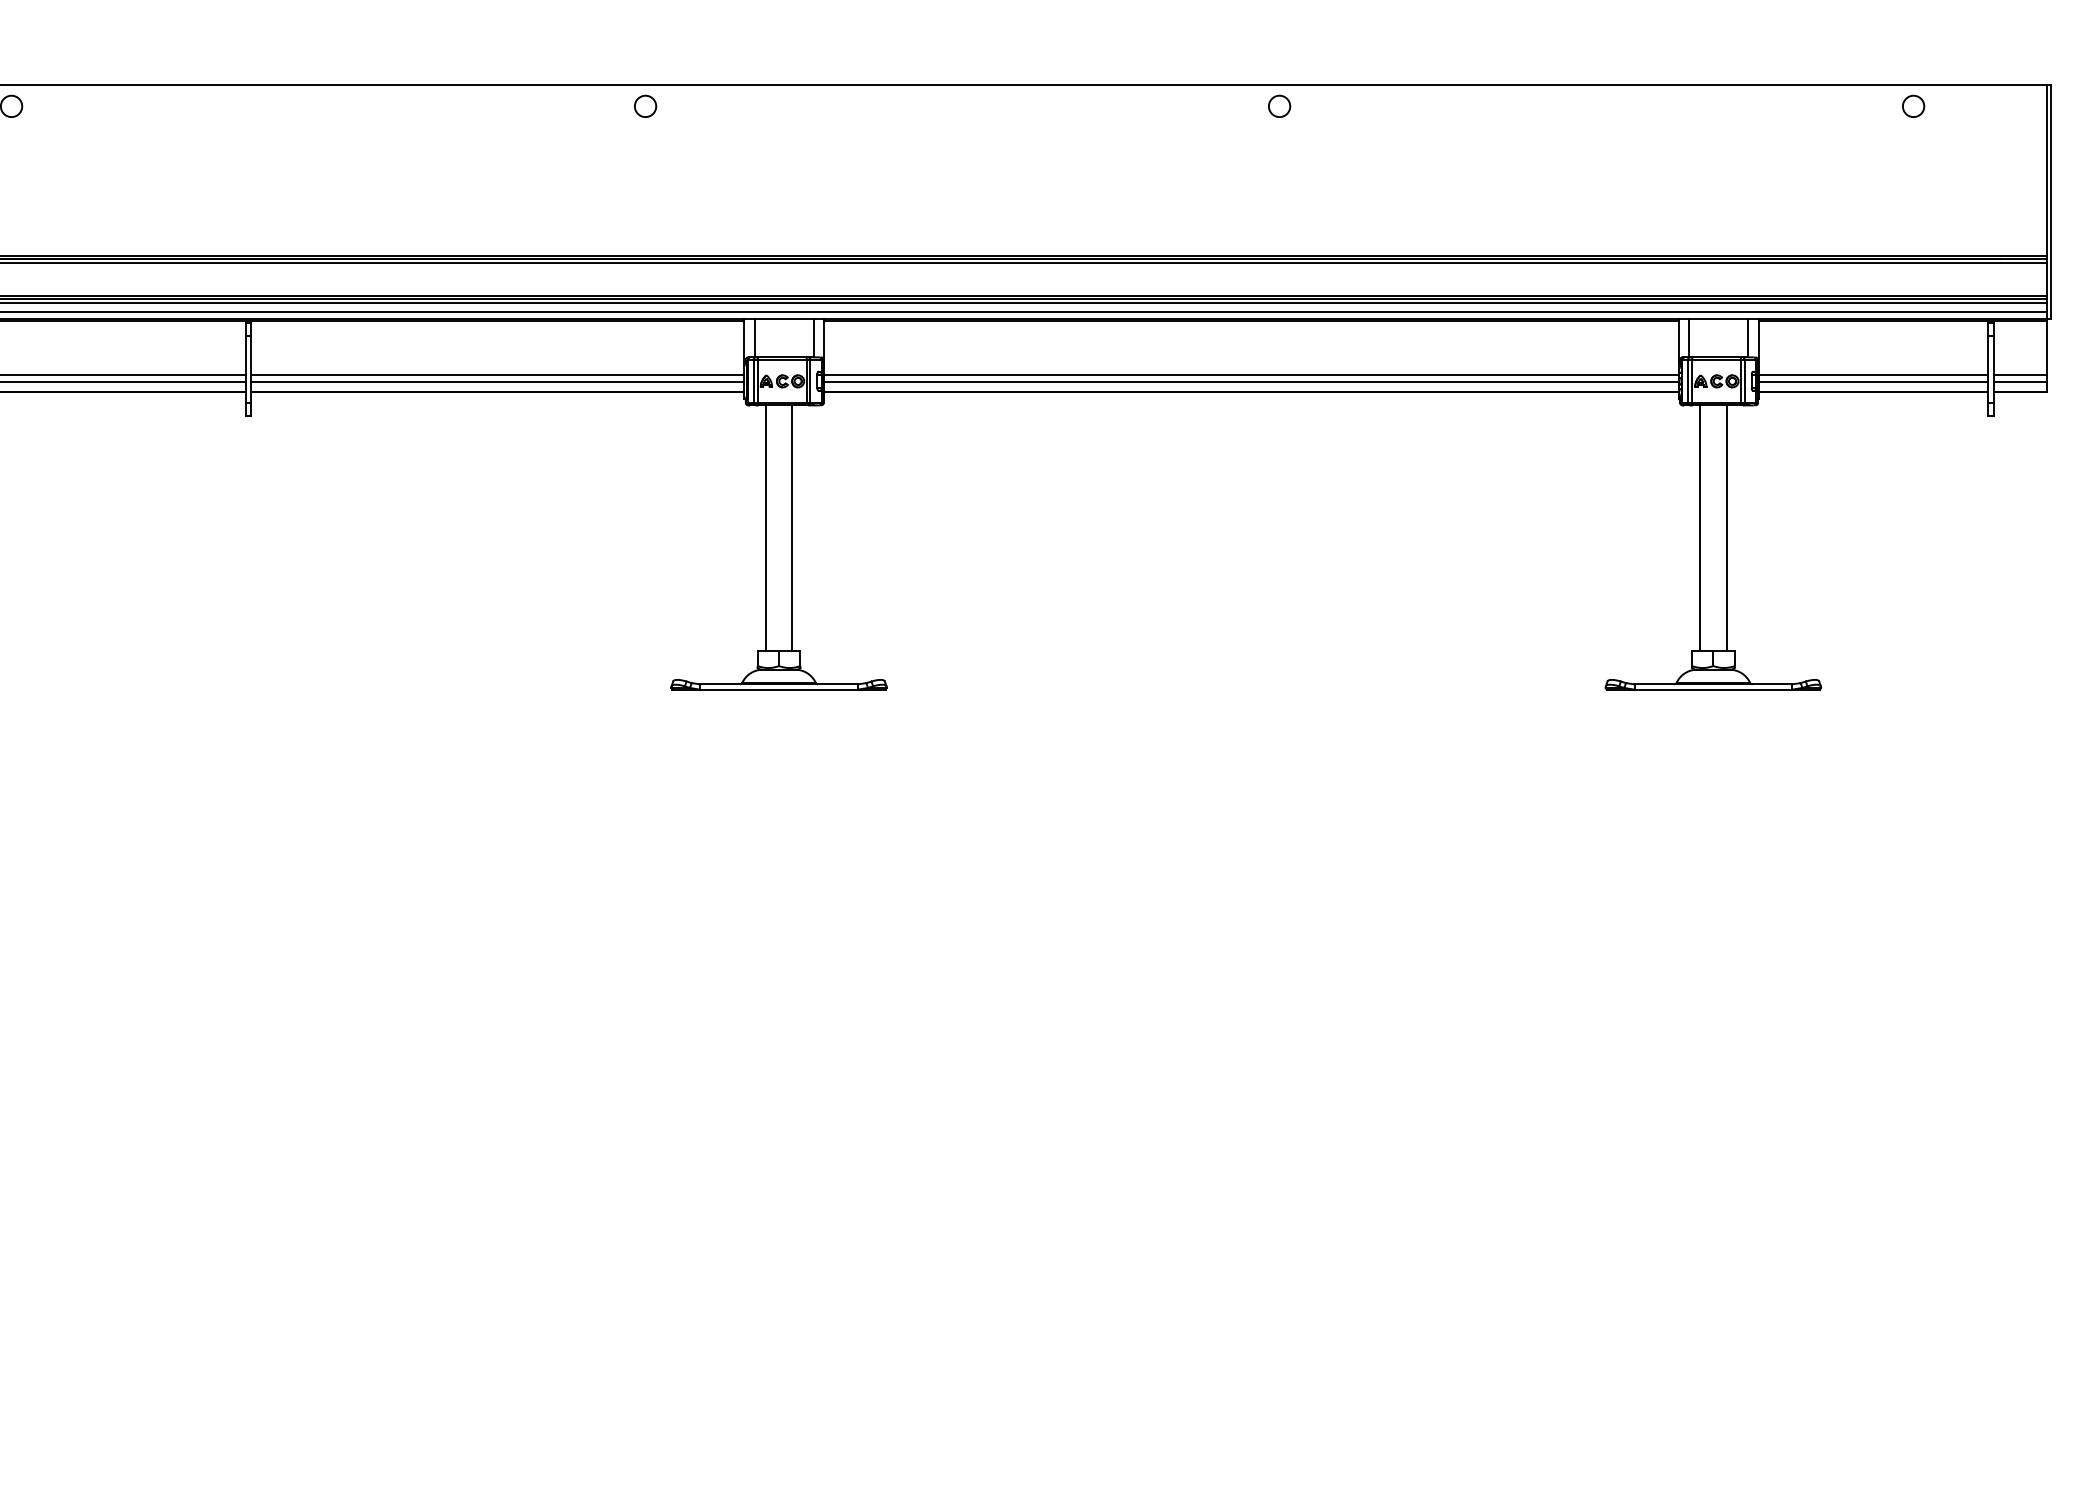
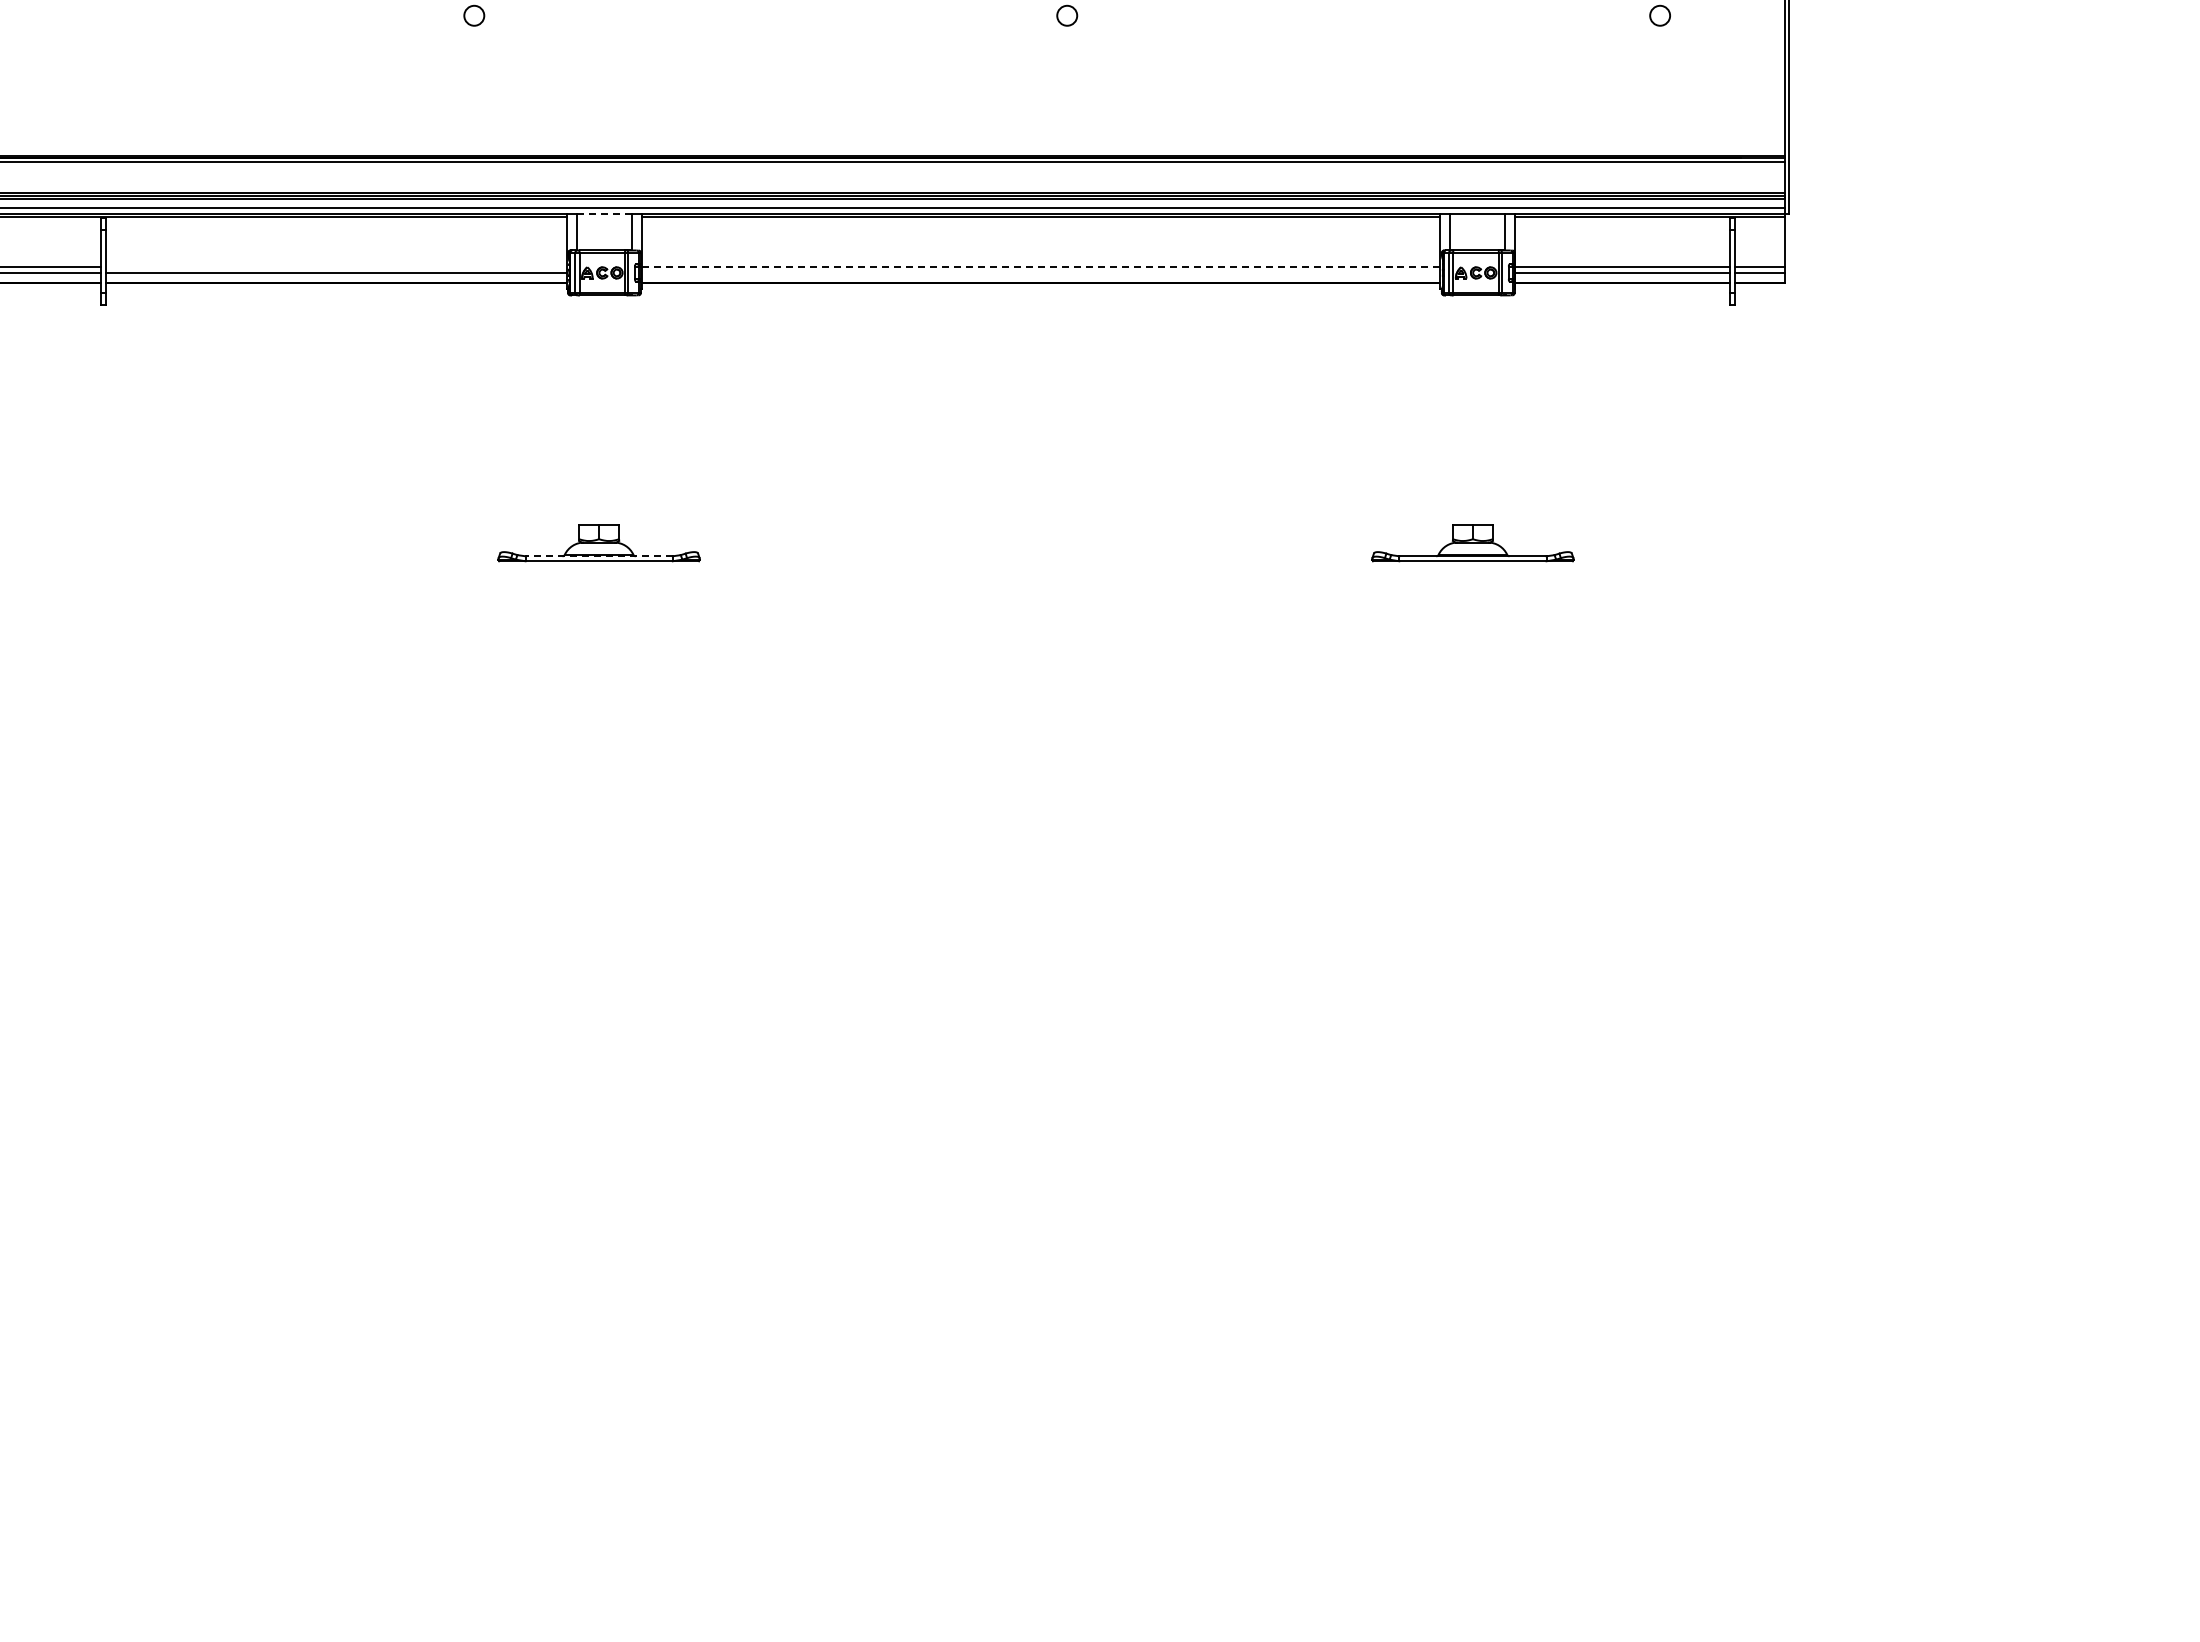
line: (784, 318) -> (604, 214), solid -> dashed
line: (497, 375) -> (335, 267), removed
line: (1250, 375) -> (1040, 267), solid -> dashed
line: (1250, 381) -> (1040, 273), removed
line: (765, 528) -> (586, 410), removed
line: (792, 528) -> (611, 410), removed
line: (1700, 528) -> (1460, 410), removed
line: (1726, 528) -> (1485, 410), removed
line: (779, 684) -> (599, 556), solid -> dashed

